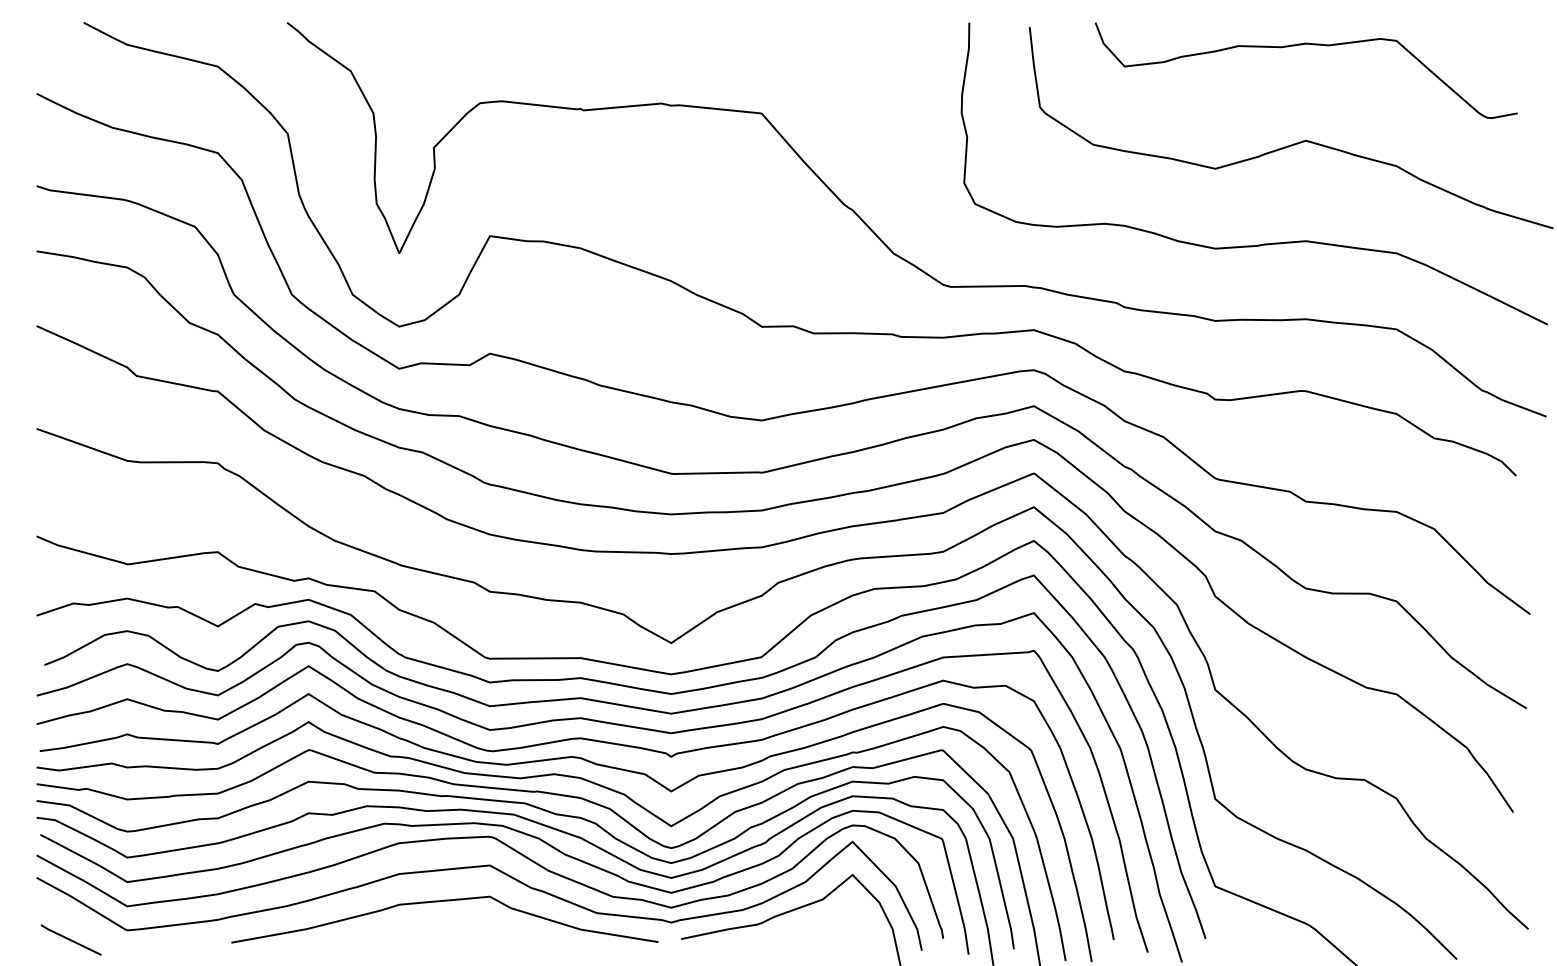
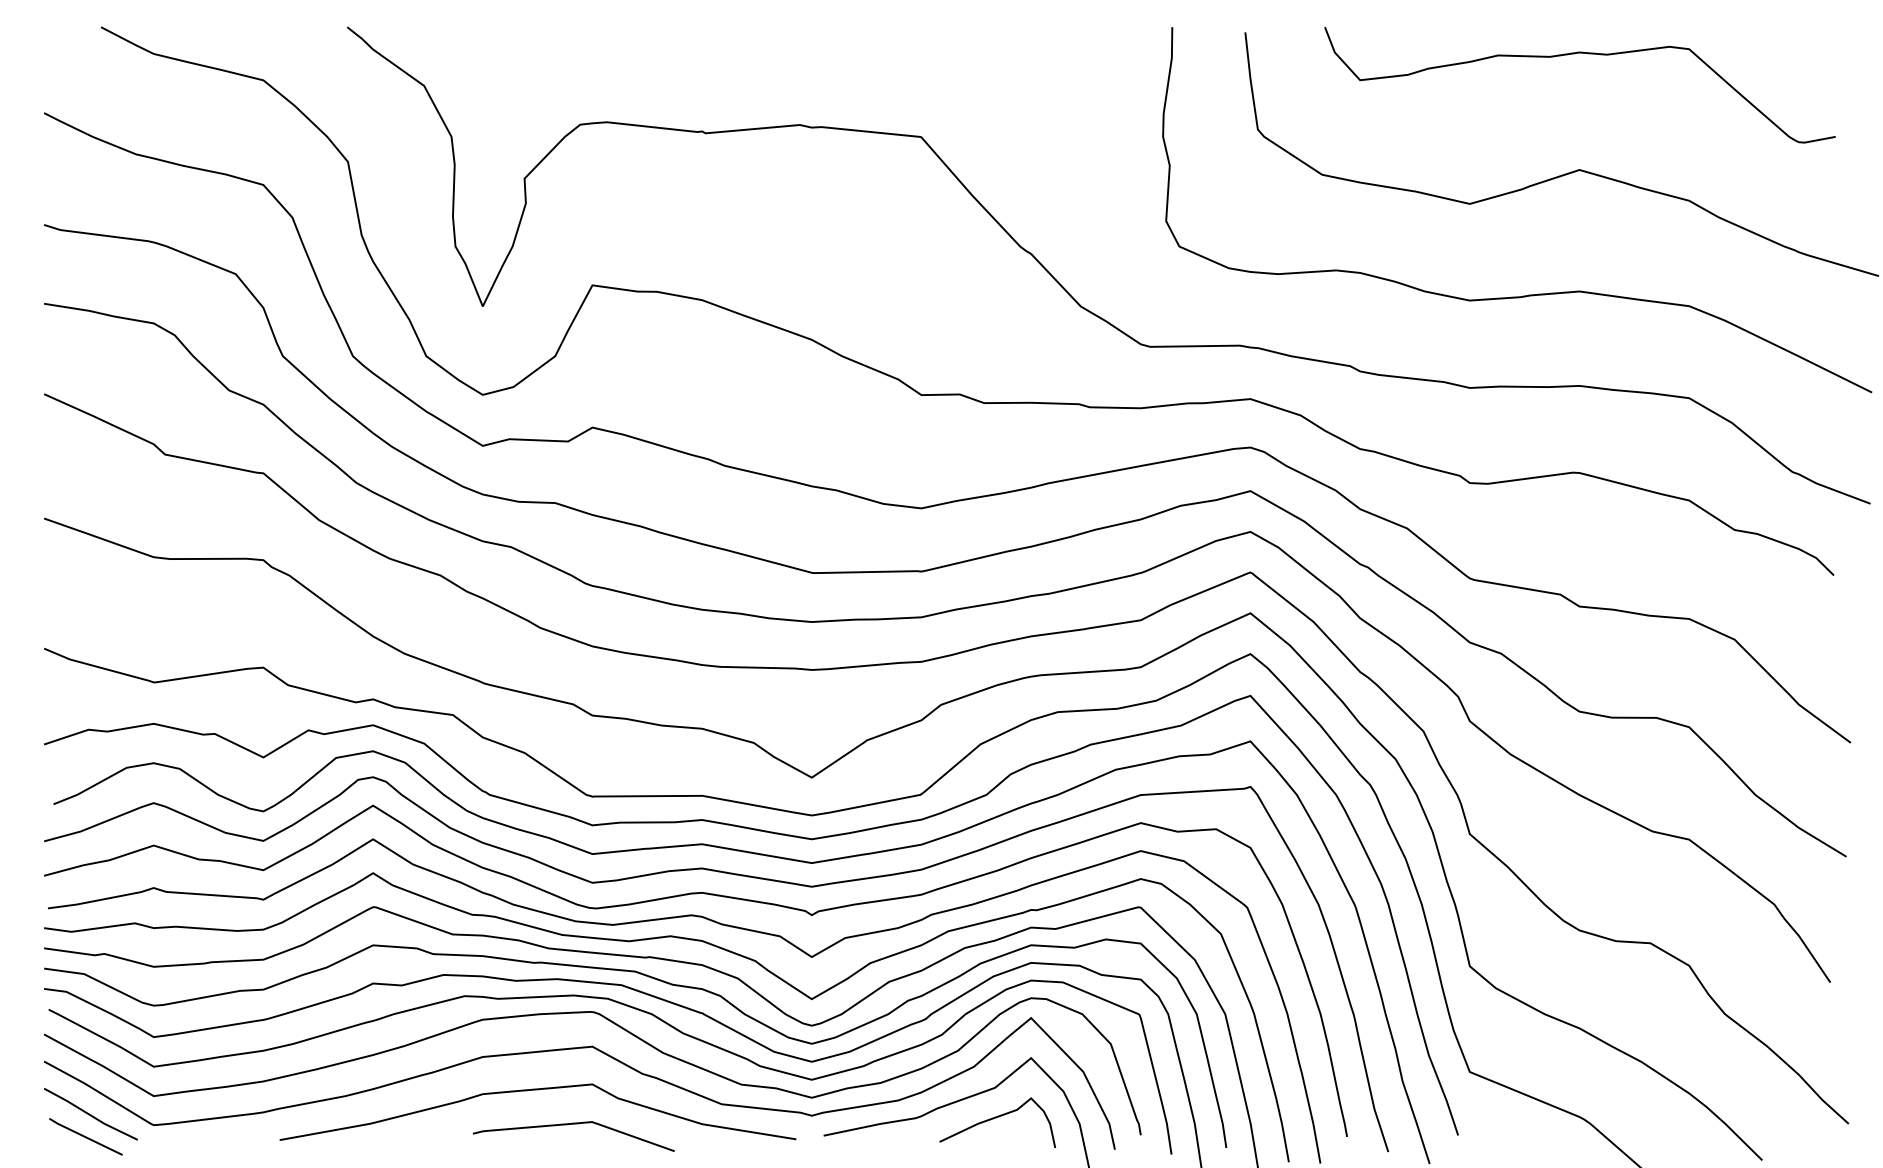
line: (74, 921) -> (90, 1114), added
curve: (823, 924) -> (996, 1118), added
curve: (474, 929) -> (573, 1124), added

